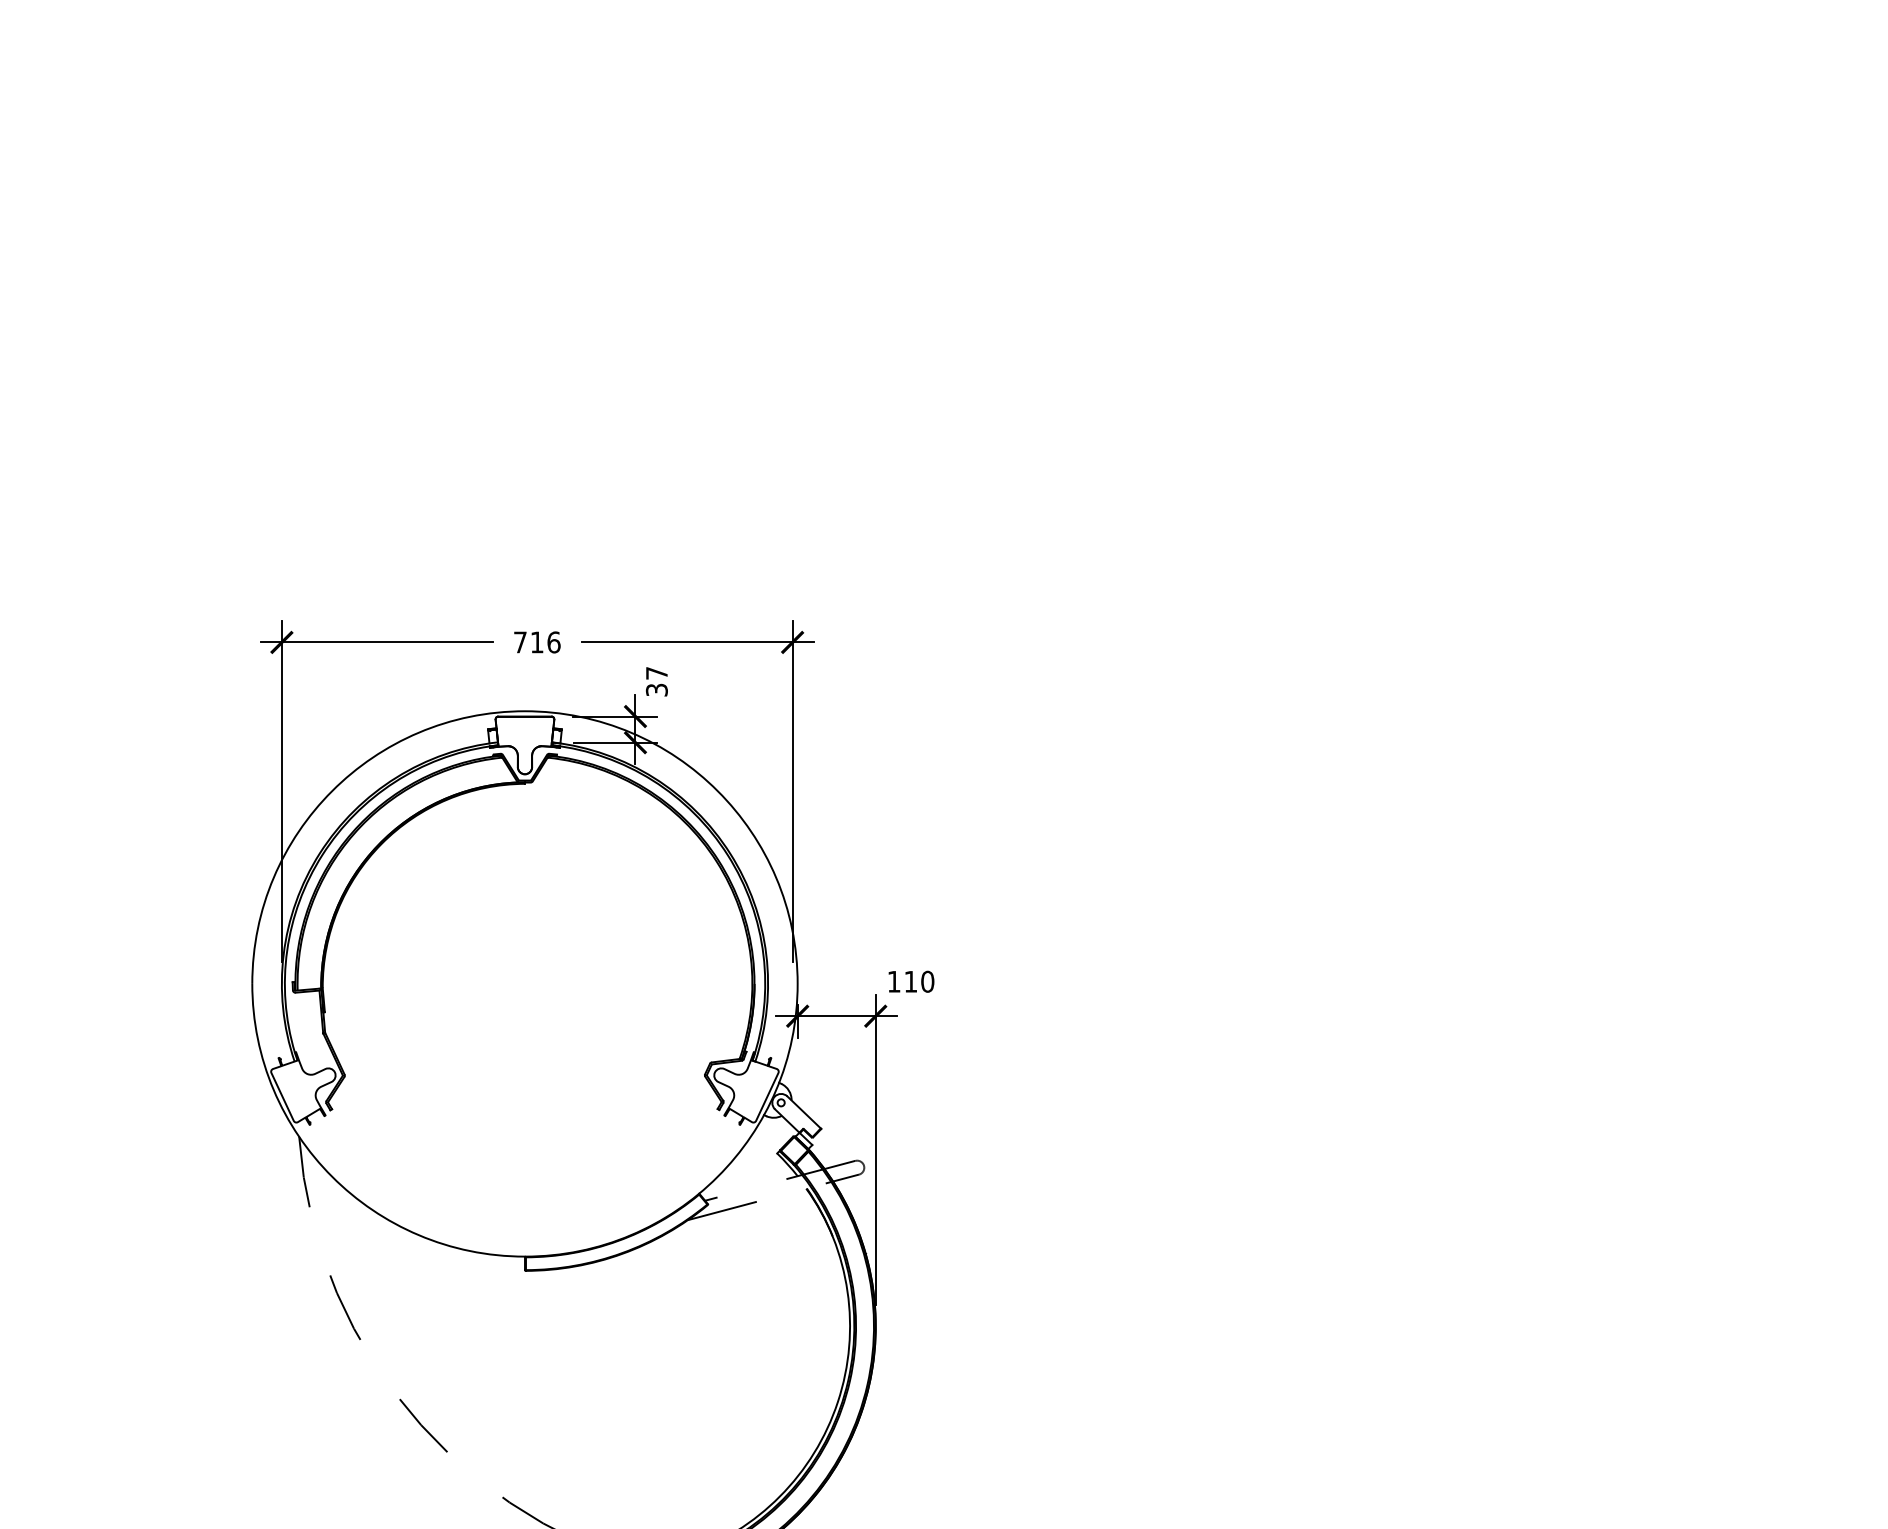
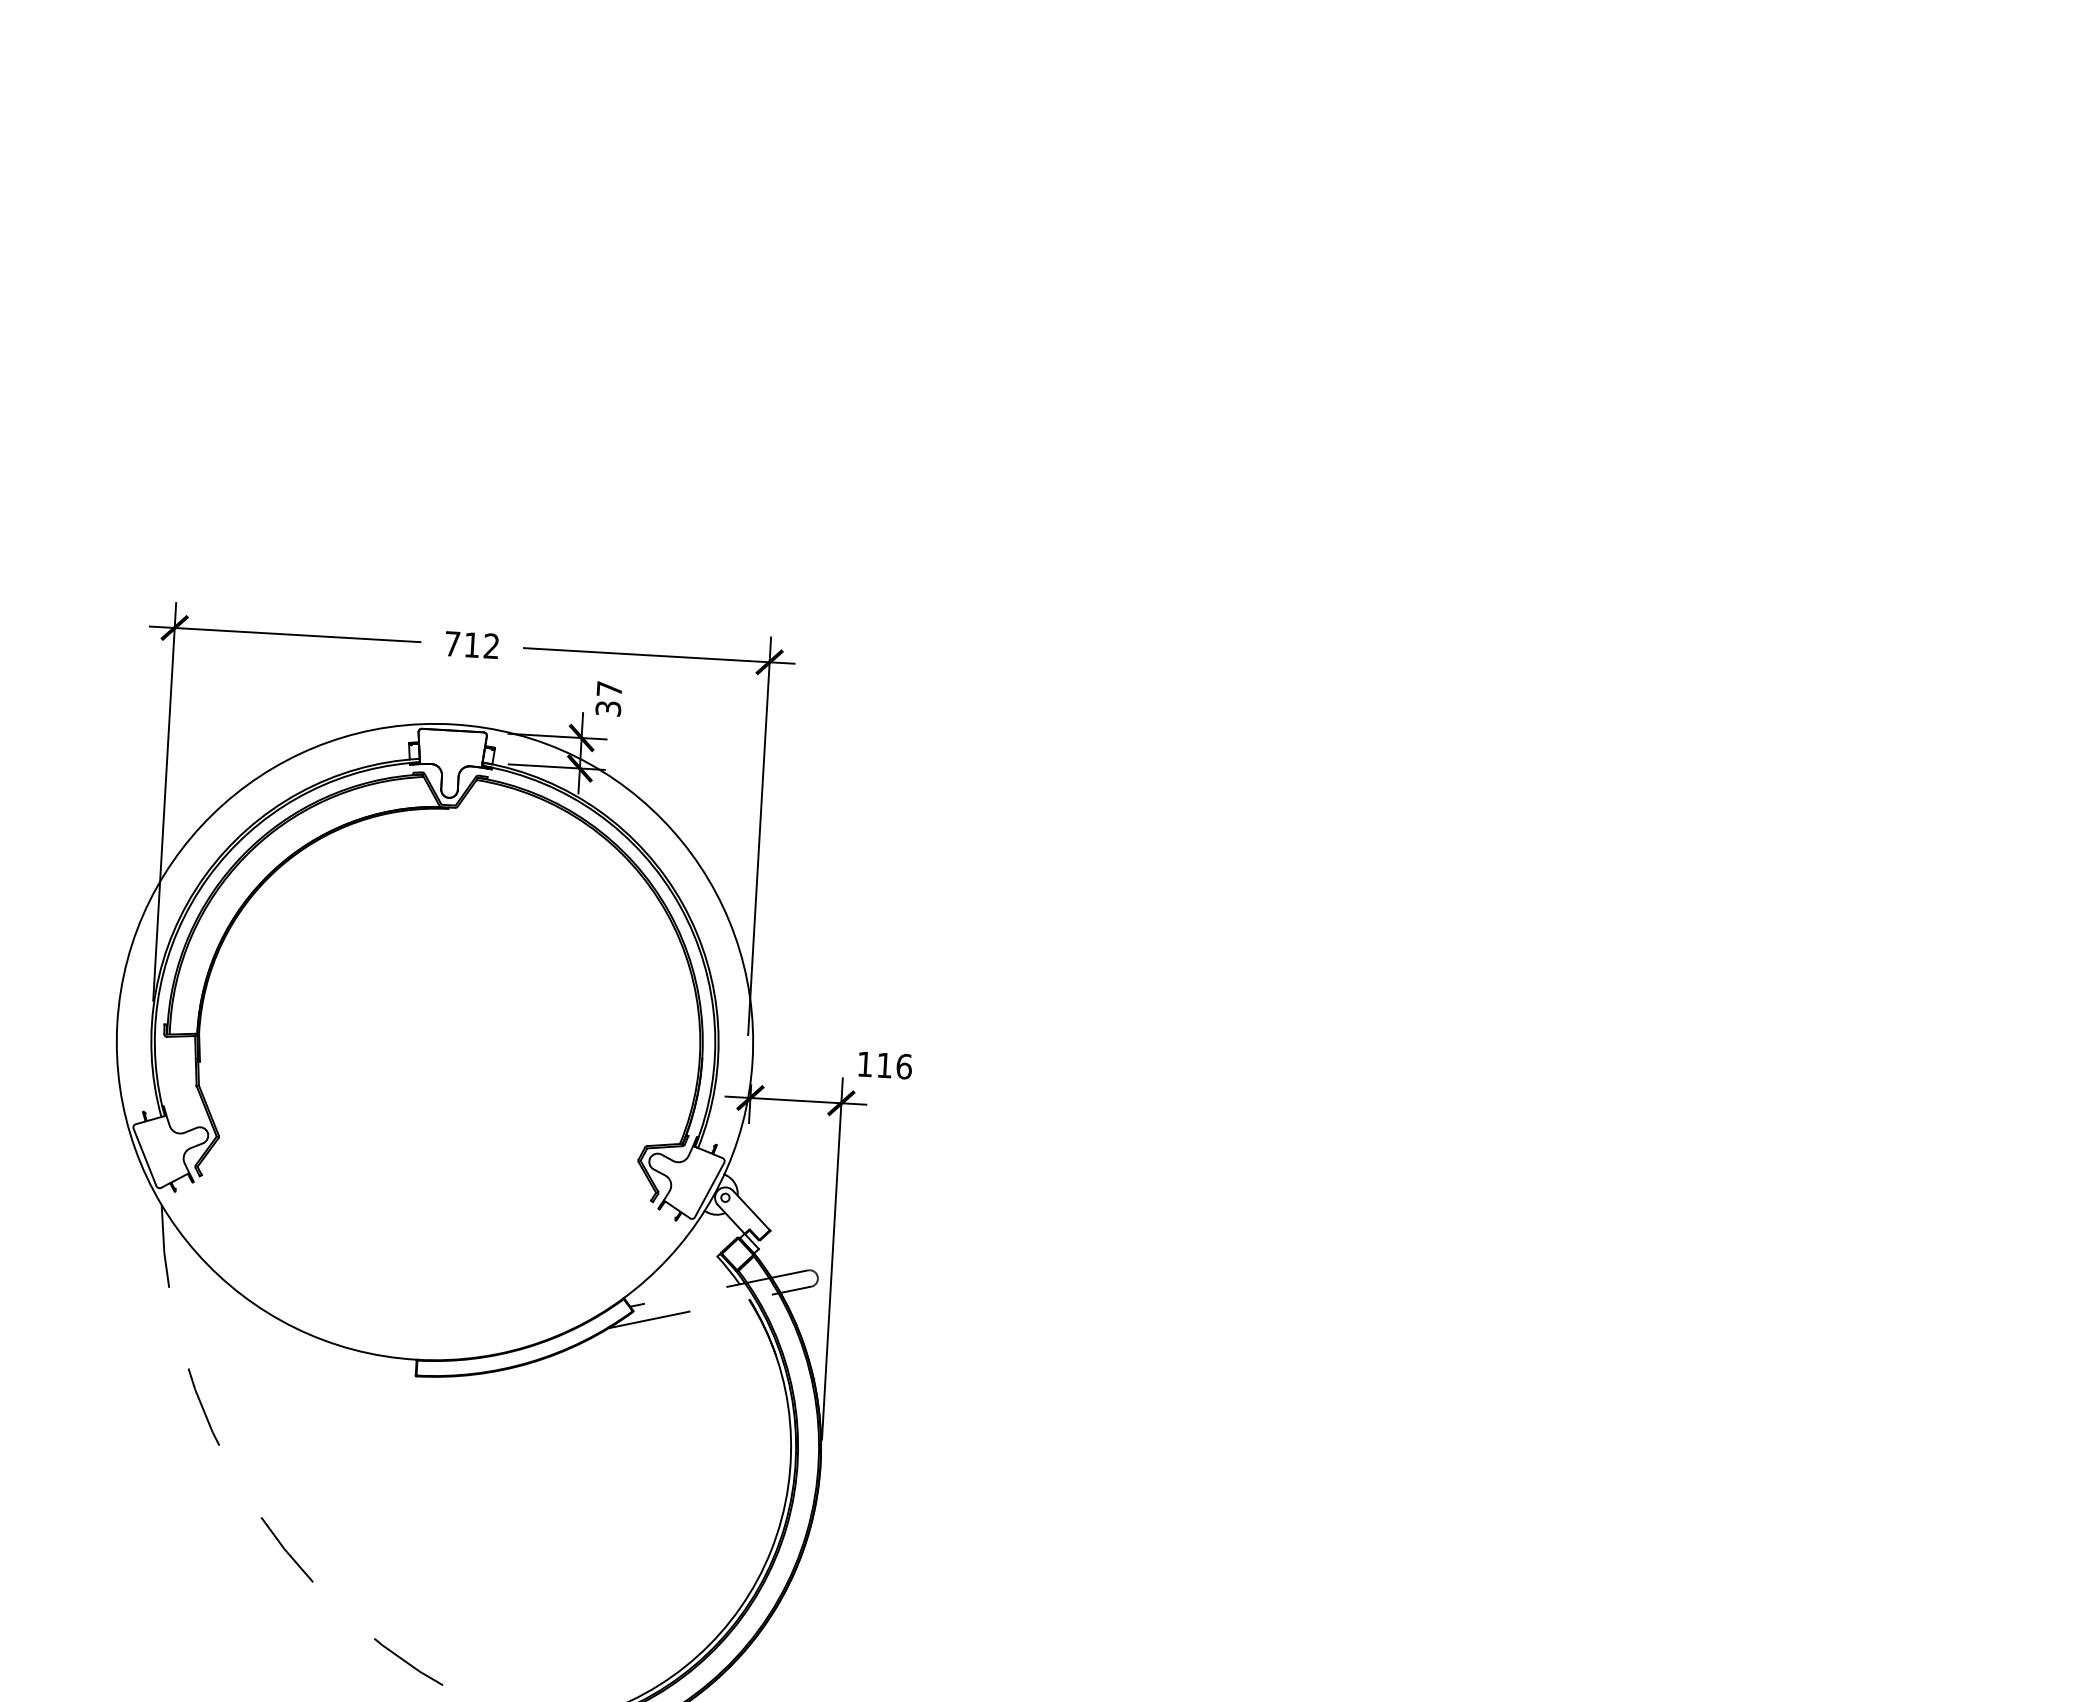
text: (553, 642) -> (491, 646), 716 -> 712
text: (927, 981) -> (904, 1066), 110 -> 116

